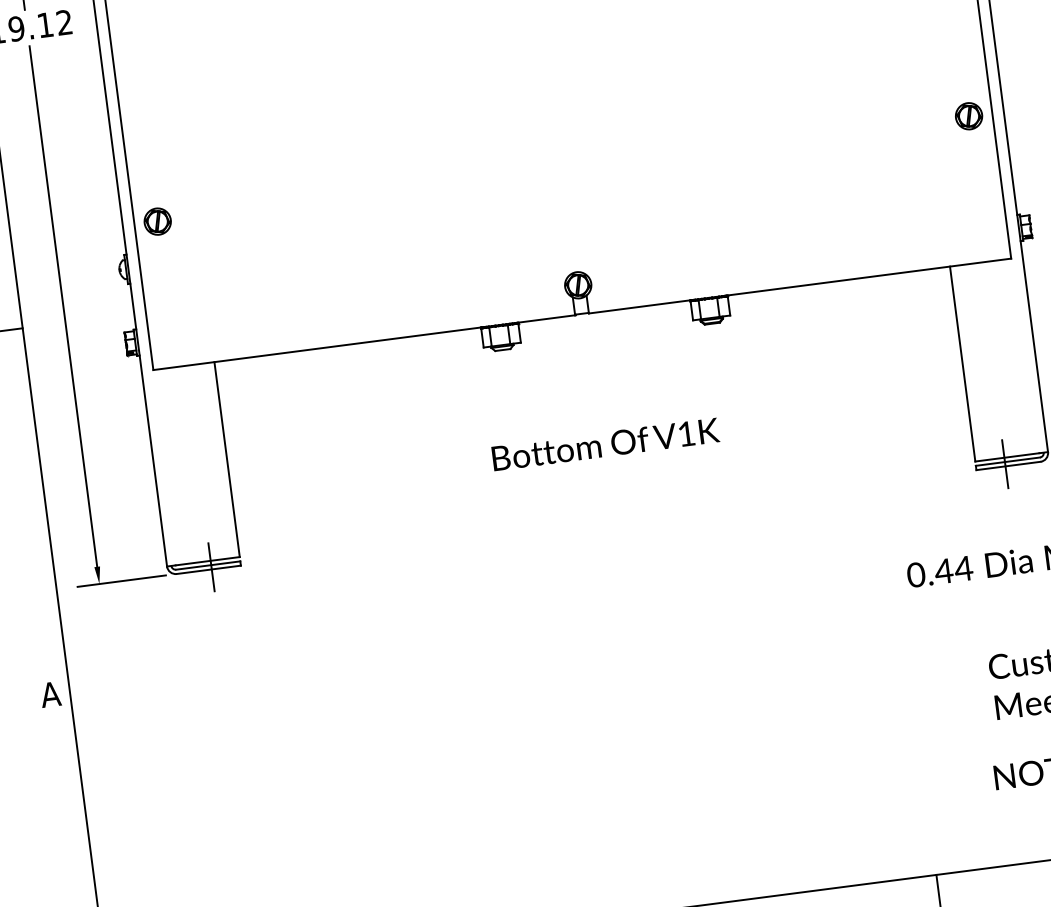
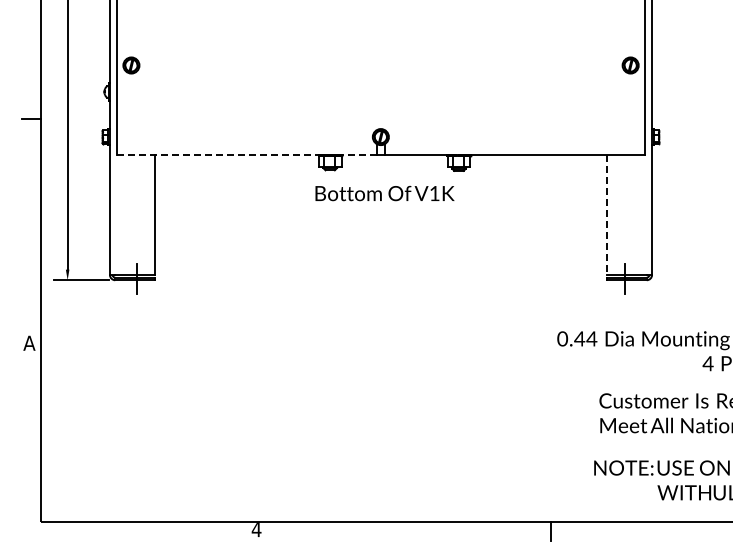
line: (363, 341) -> (246, 154), solid -> dashed
line: (962, 363) -> (607, 214), solid -> dashed
text: (604, 444) -> (384, 193), moved

